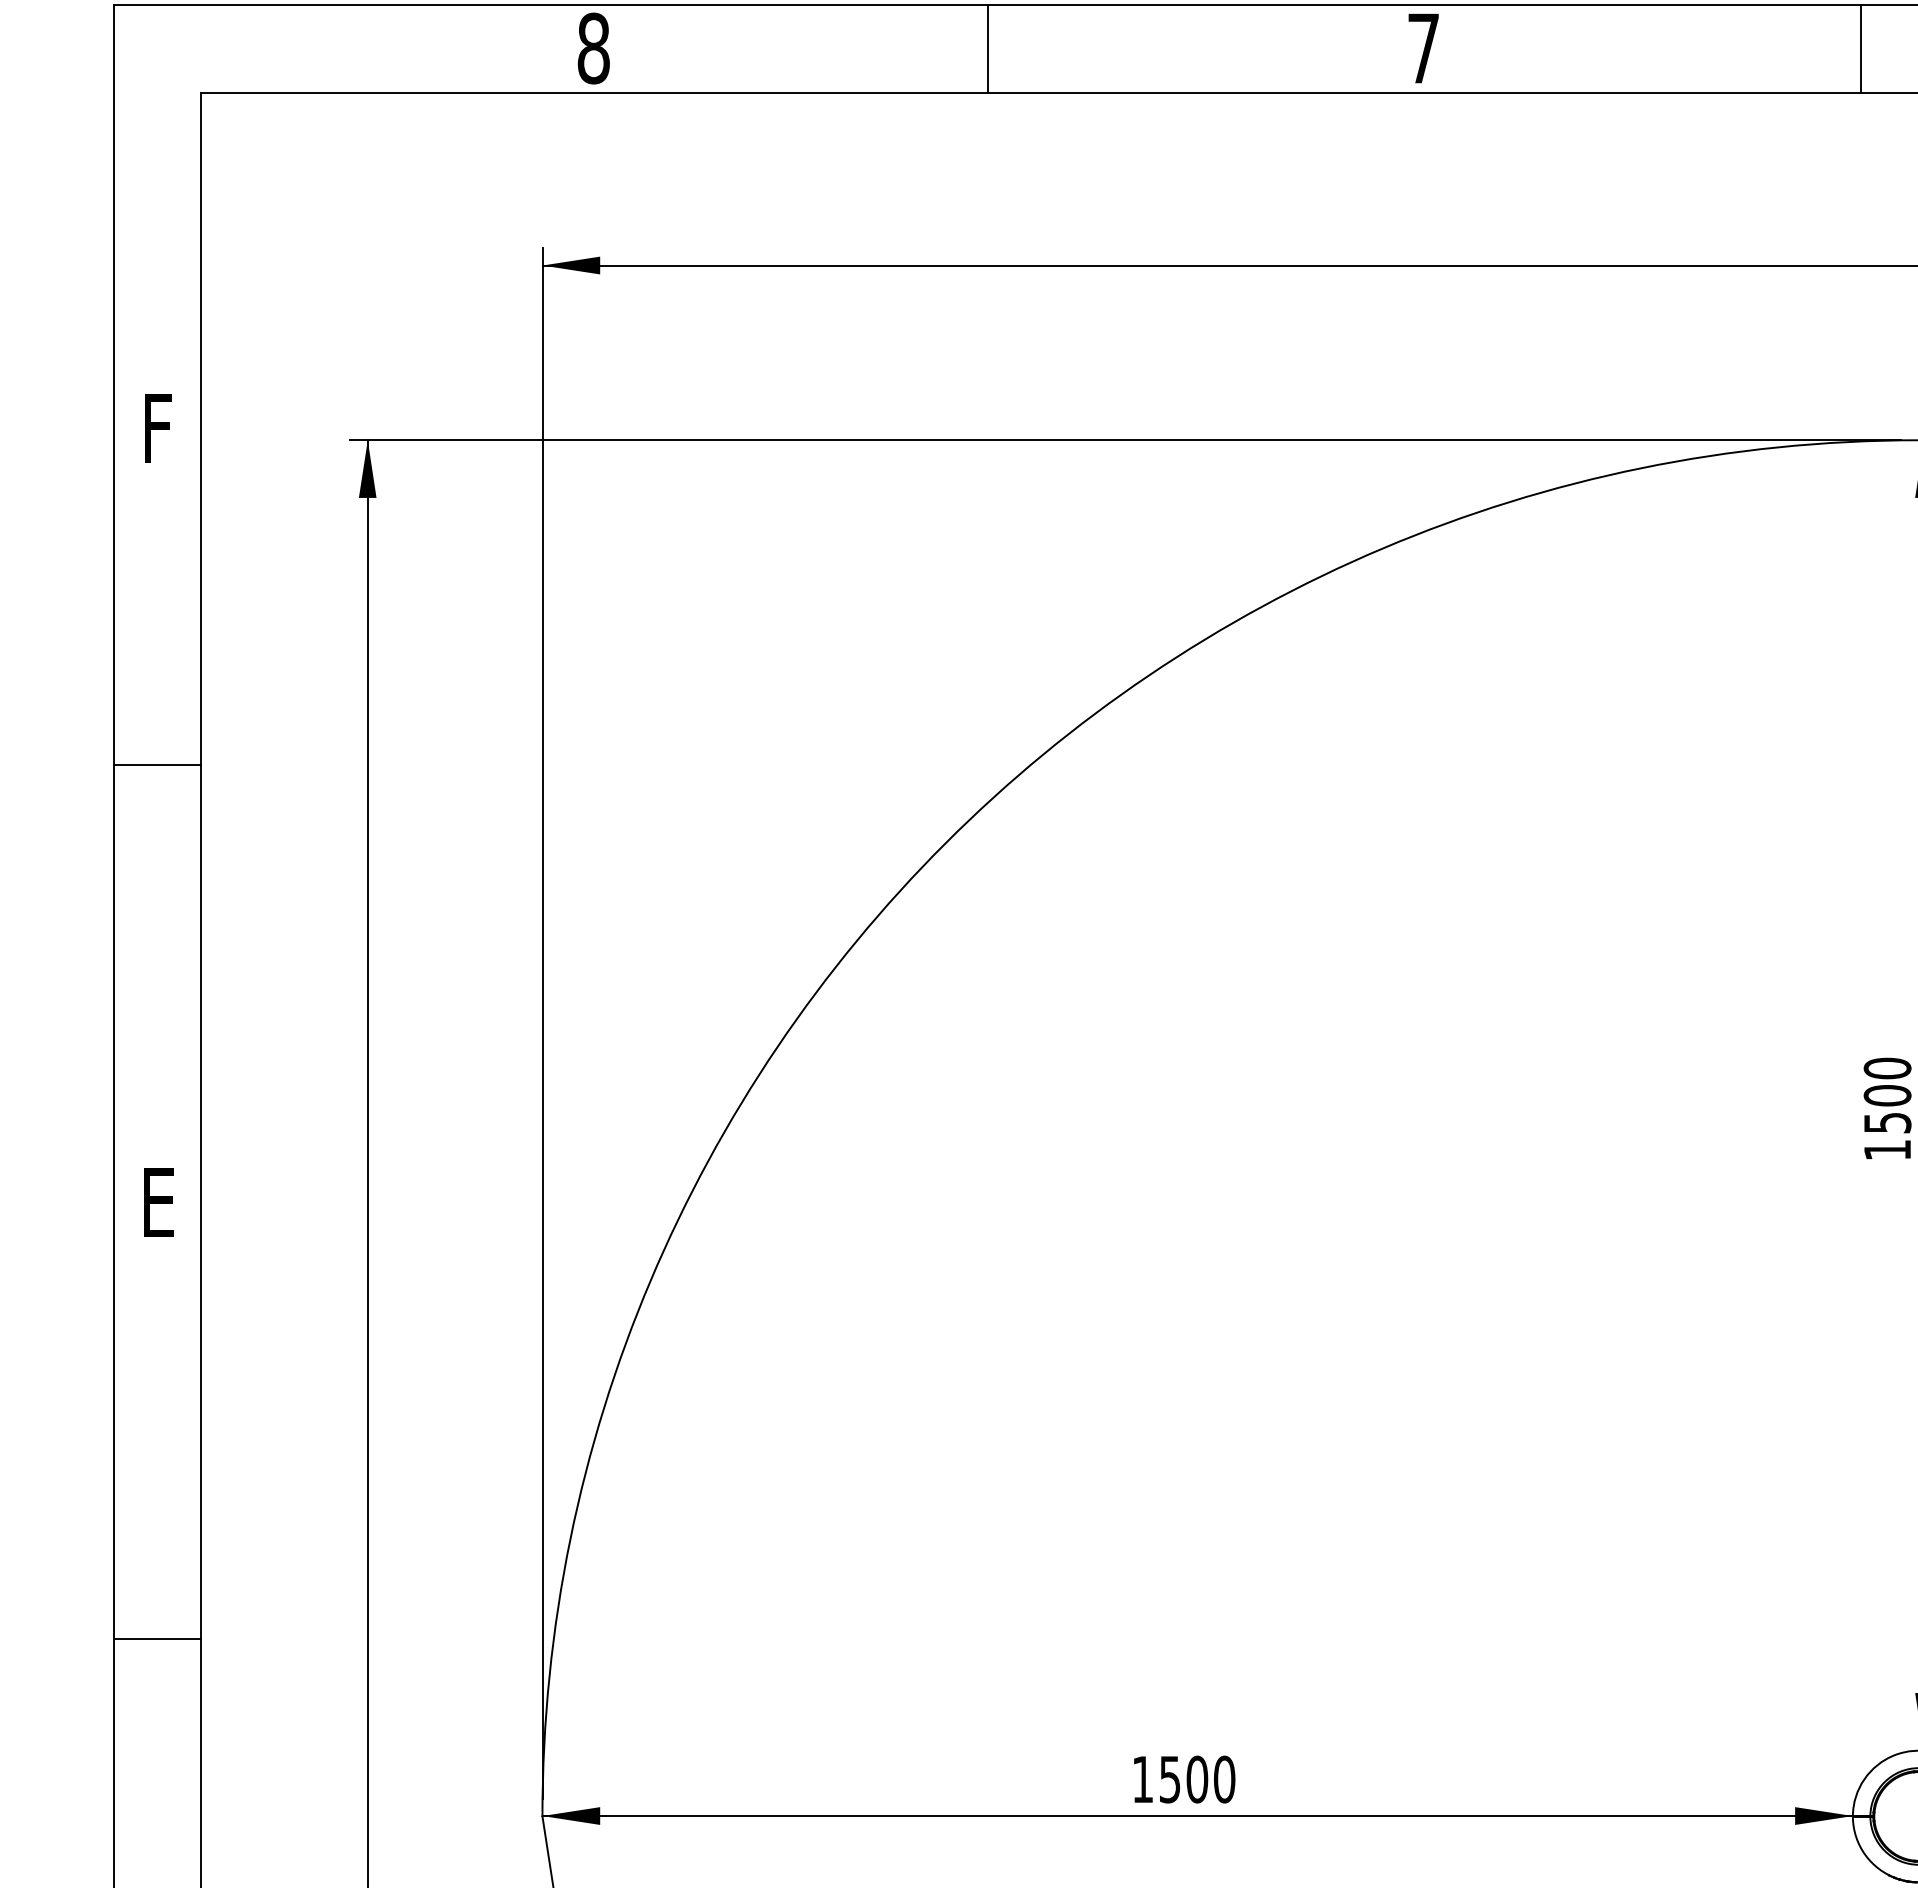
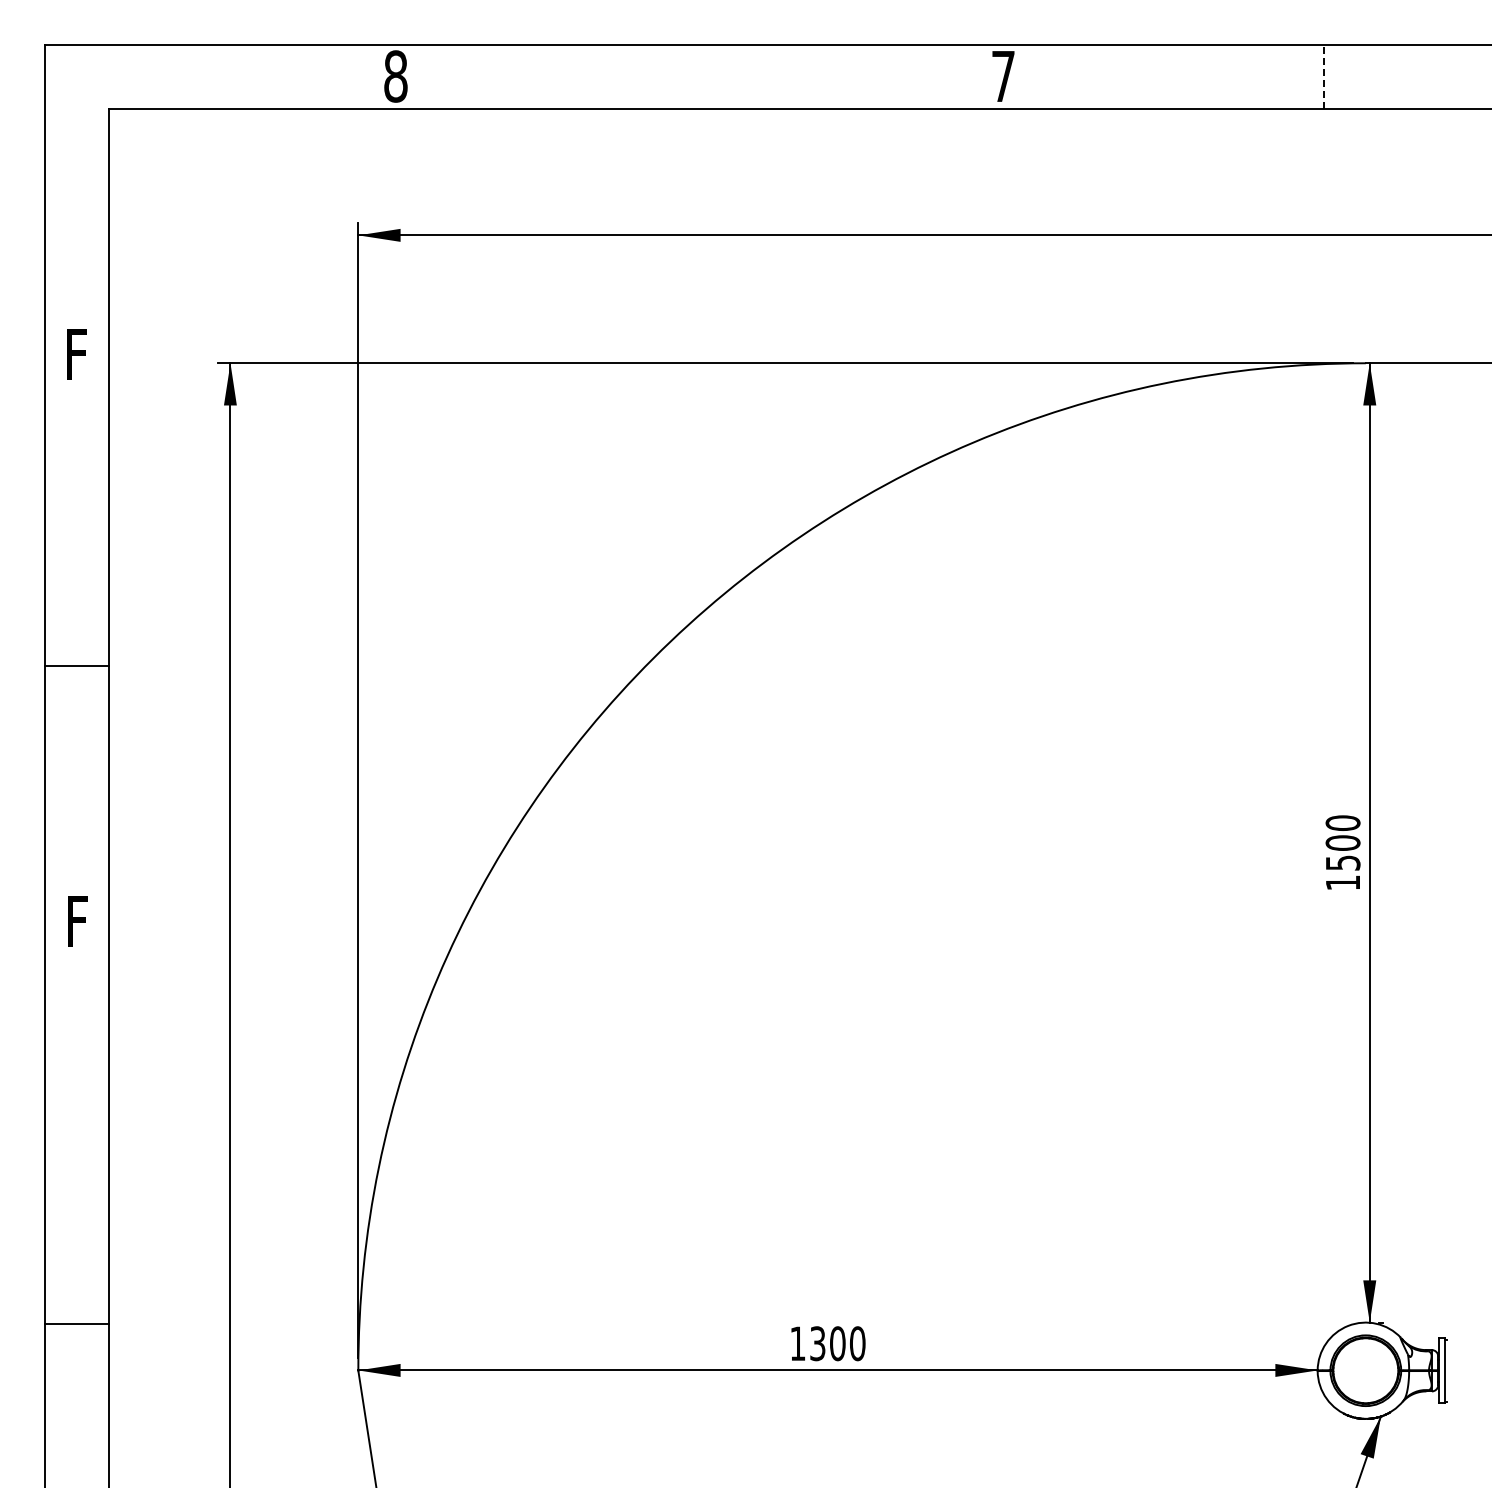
line: (987, 48) -> (684, 76), removed
line: (1860, 48) -> (1323, 76), solid -> dashed
line: (157, 765) -> (76, 666), moved
text: (158, 1202) -> (77, 921), E -> F
line: (157, 1638) -> (76, 1323), moved
text: (1171, 1779) -> (818, 1343), 1500 -> 1300

